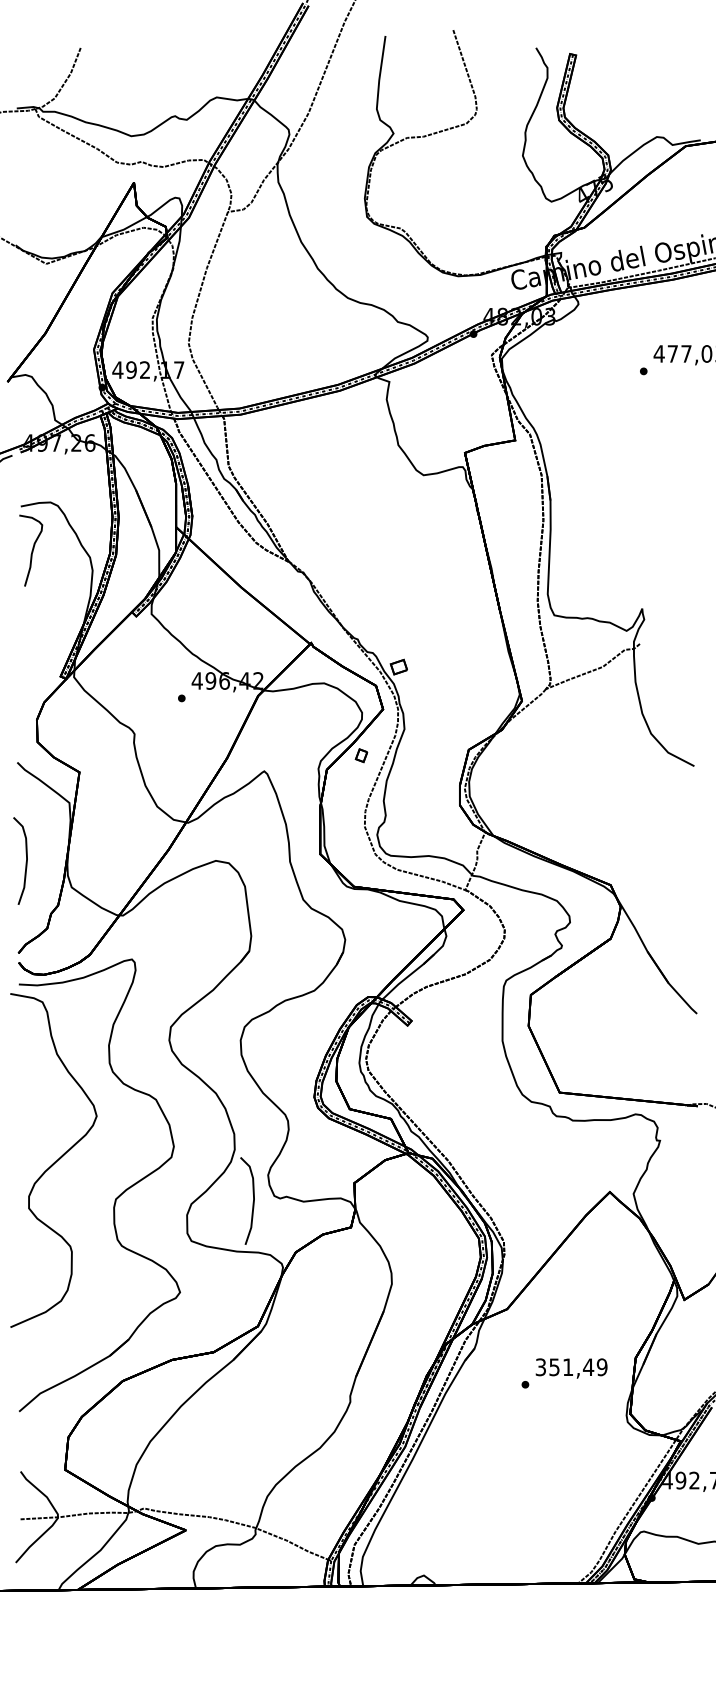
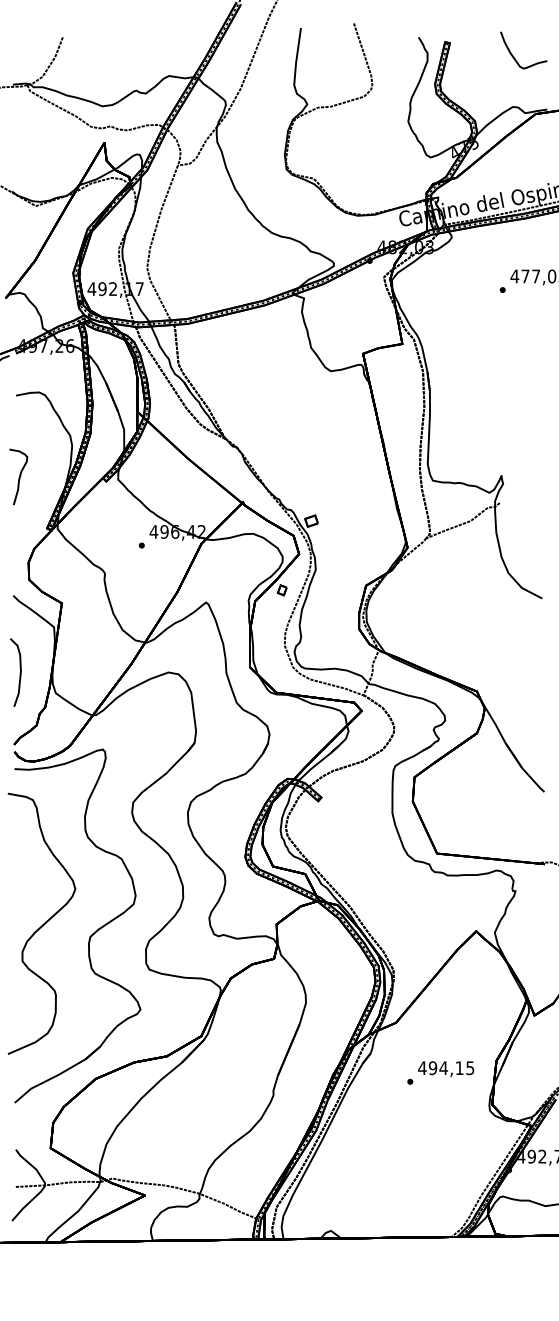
curve: (657, 71) -> (513, 55), added
curve: (31, 550) -> (18, 476), moved
curve: (54, 1161) -> (42, 924), moved
curve: (252, 1202) -> (197, 939), removed
text: (571, 1367) -> (446, 1068), 351,49 -> 494,15

